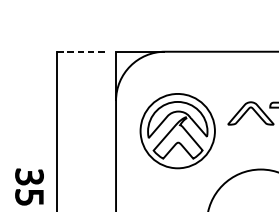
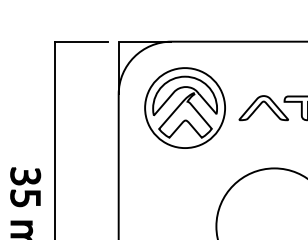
line: (82, 51) -> (82, 41), dashed -> solid
part: (177, 130) -> (184, 107), moved

